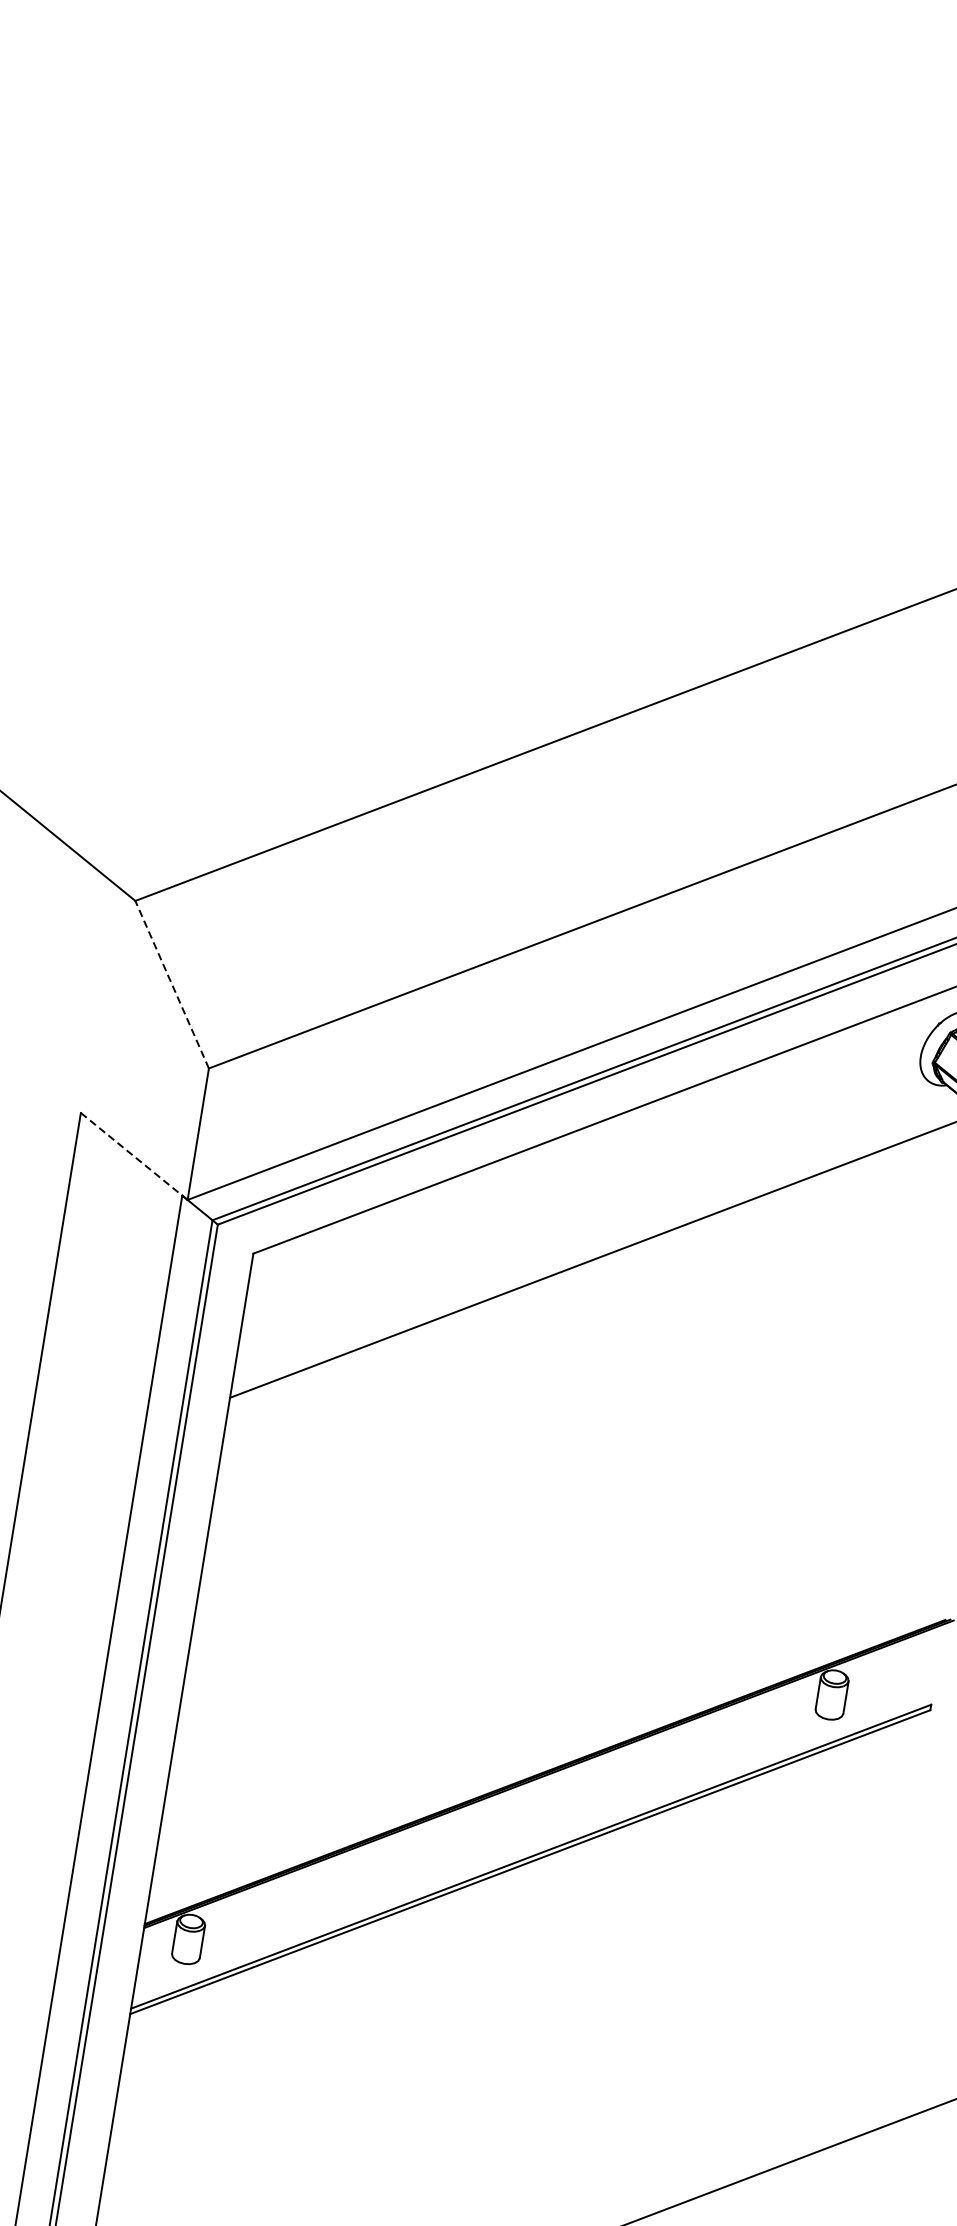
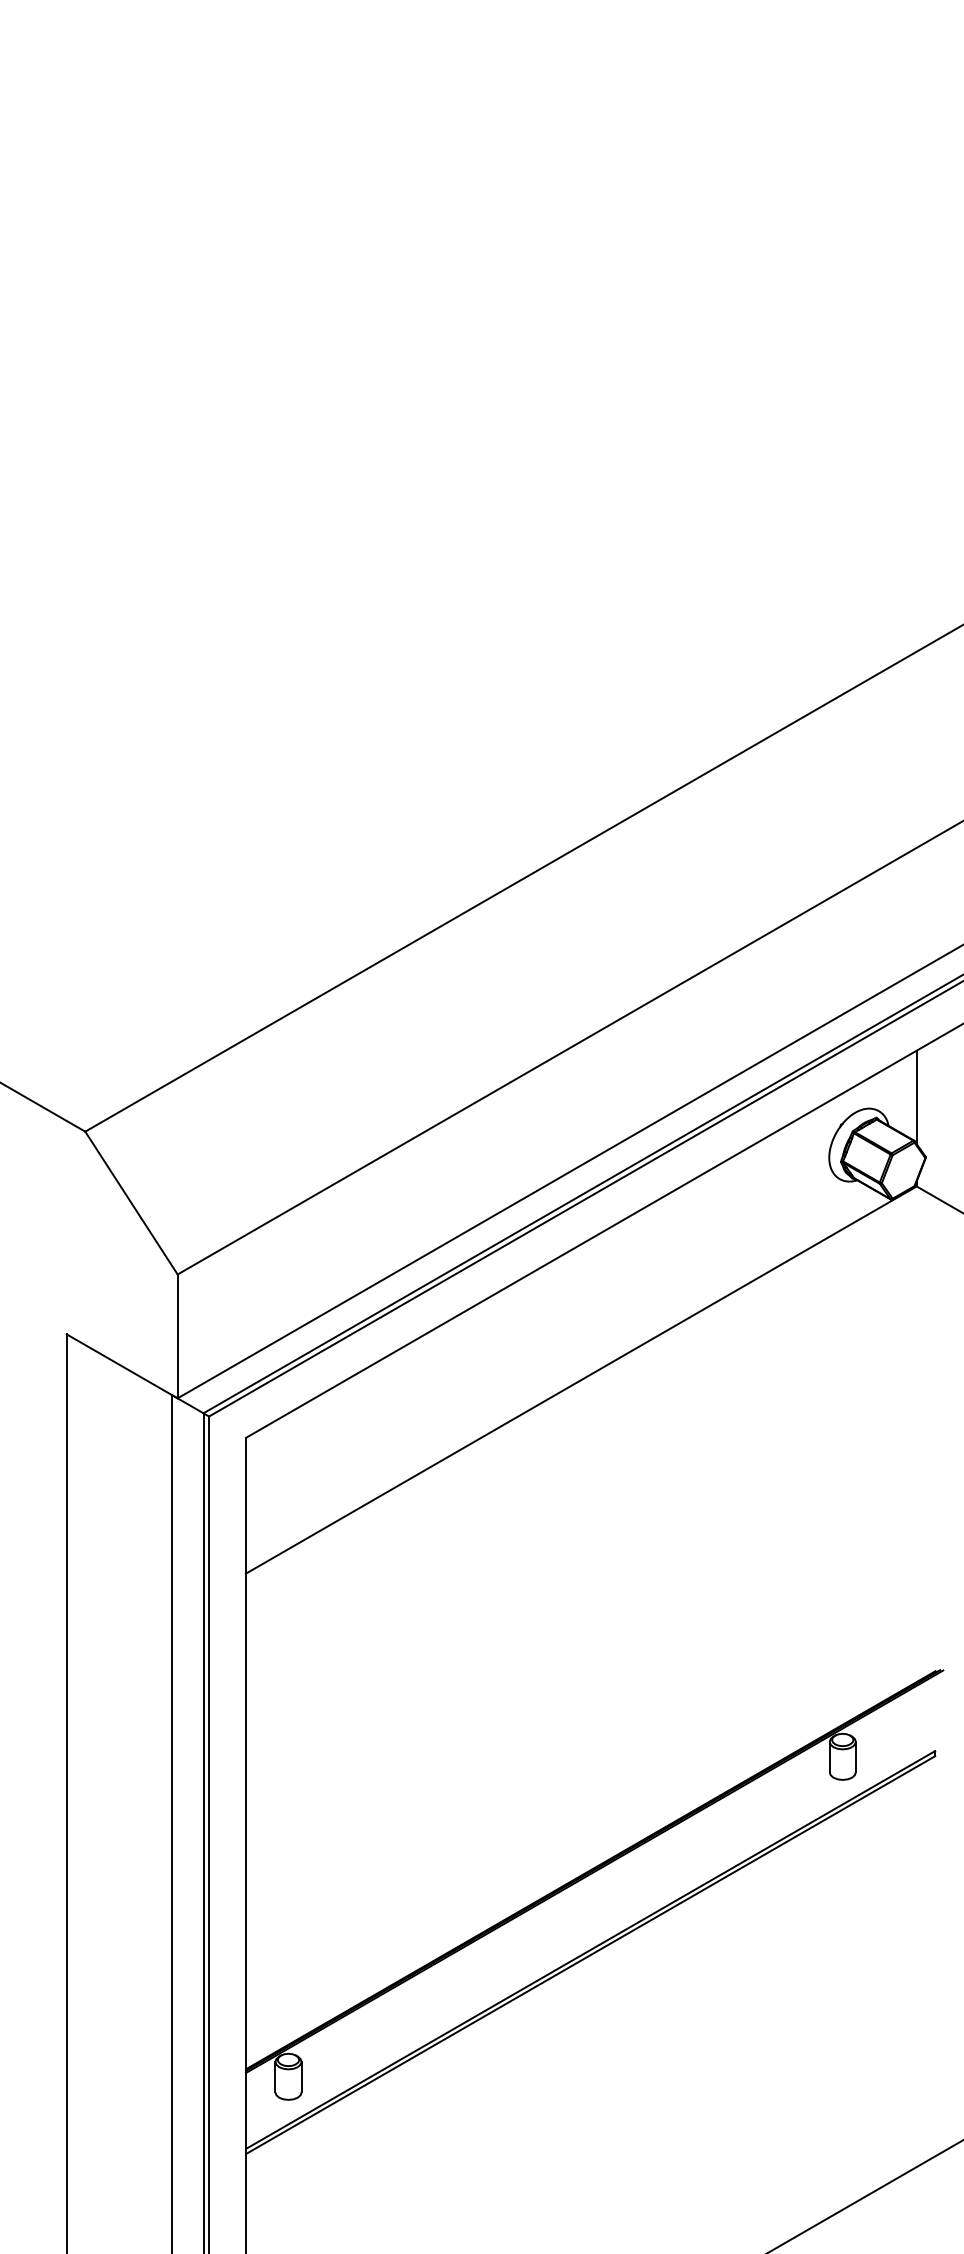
line: (172, 984) -> (131, 1202), dashed -> solid
line: (134, 1156) -> (122, 1366), dashed -> solid

